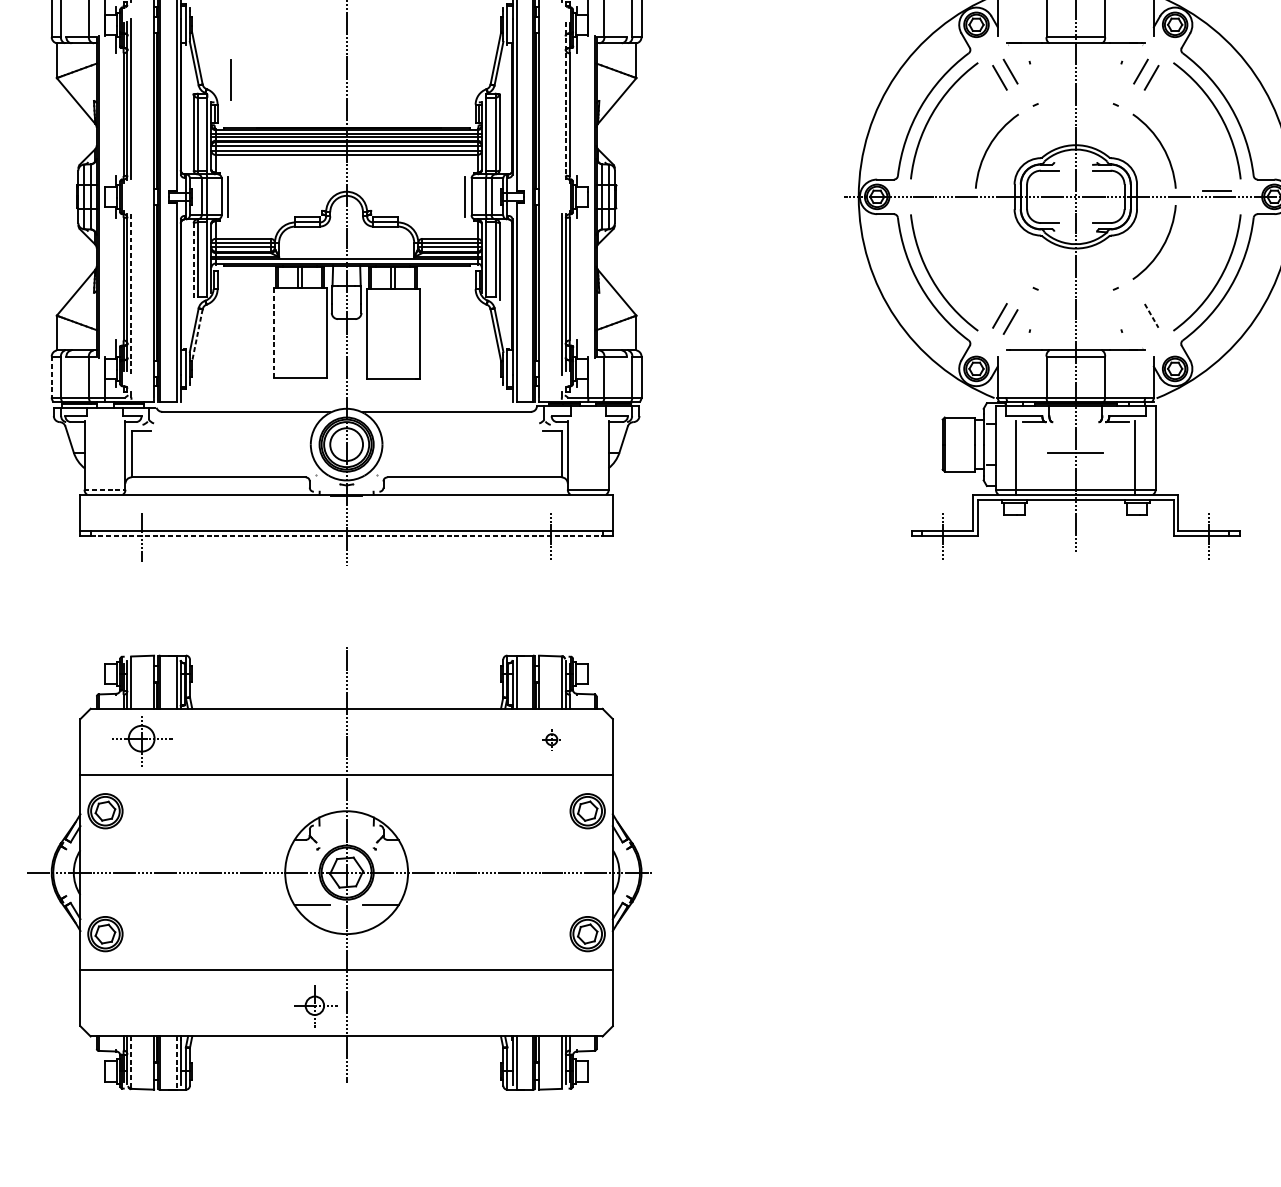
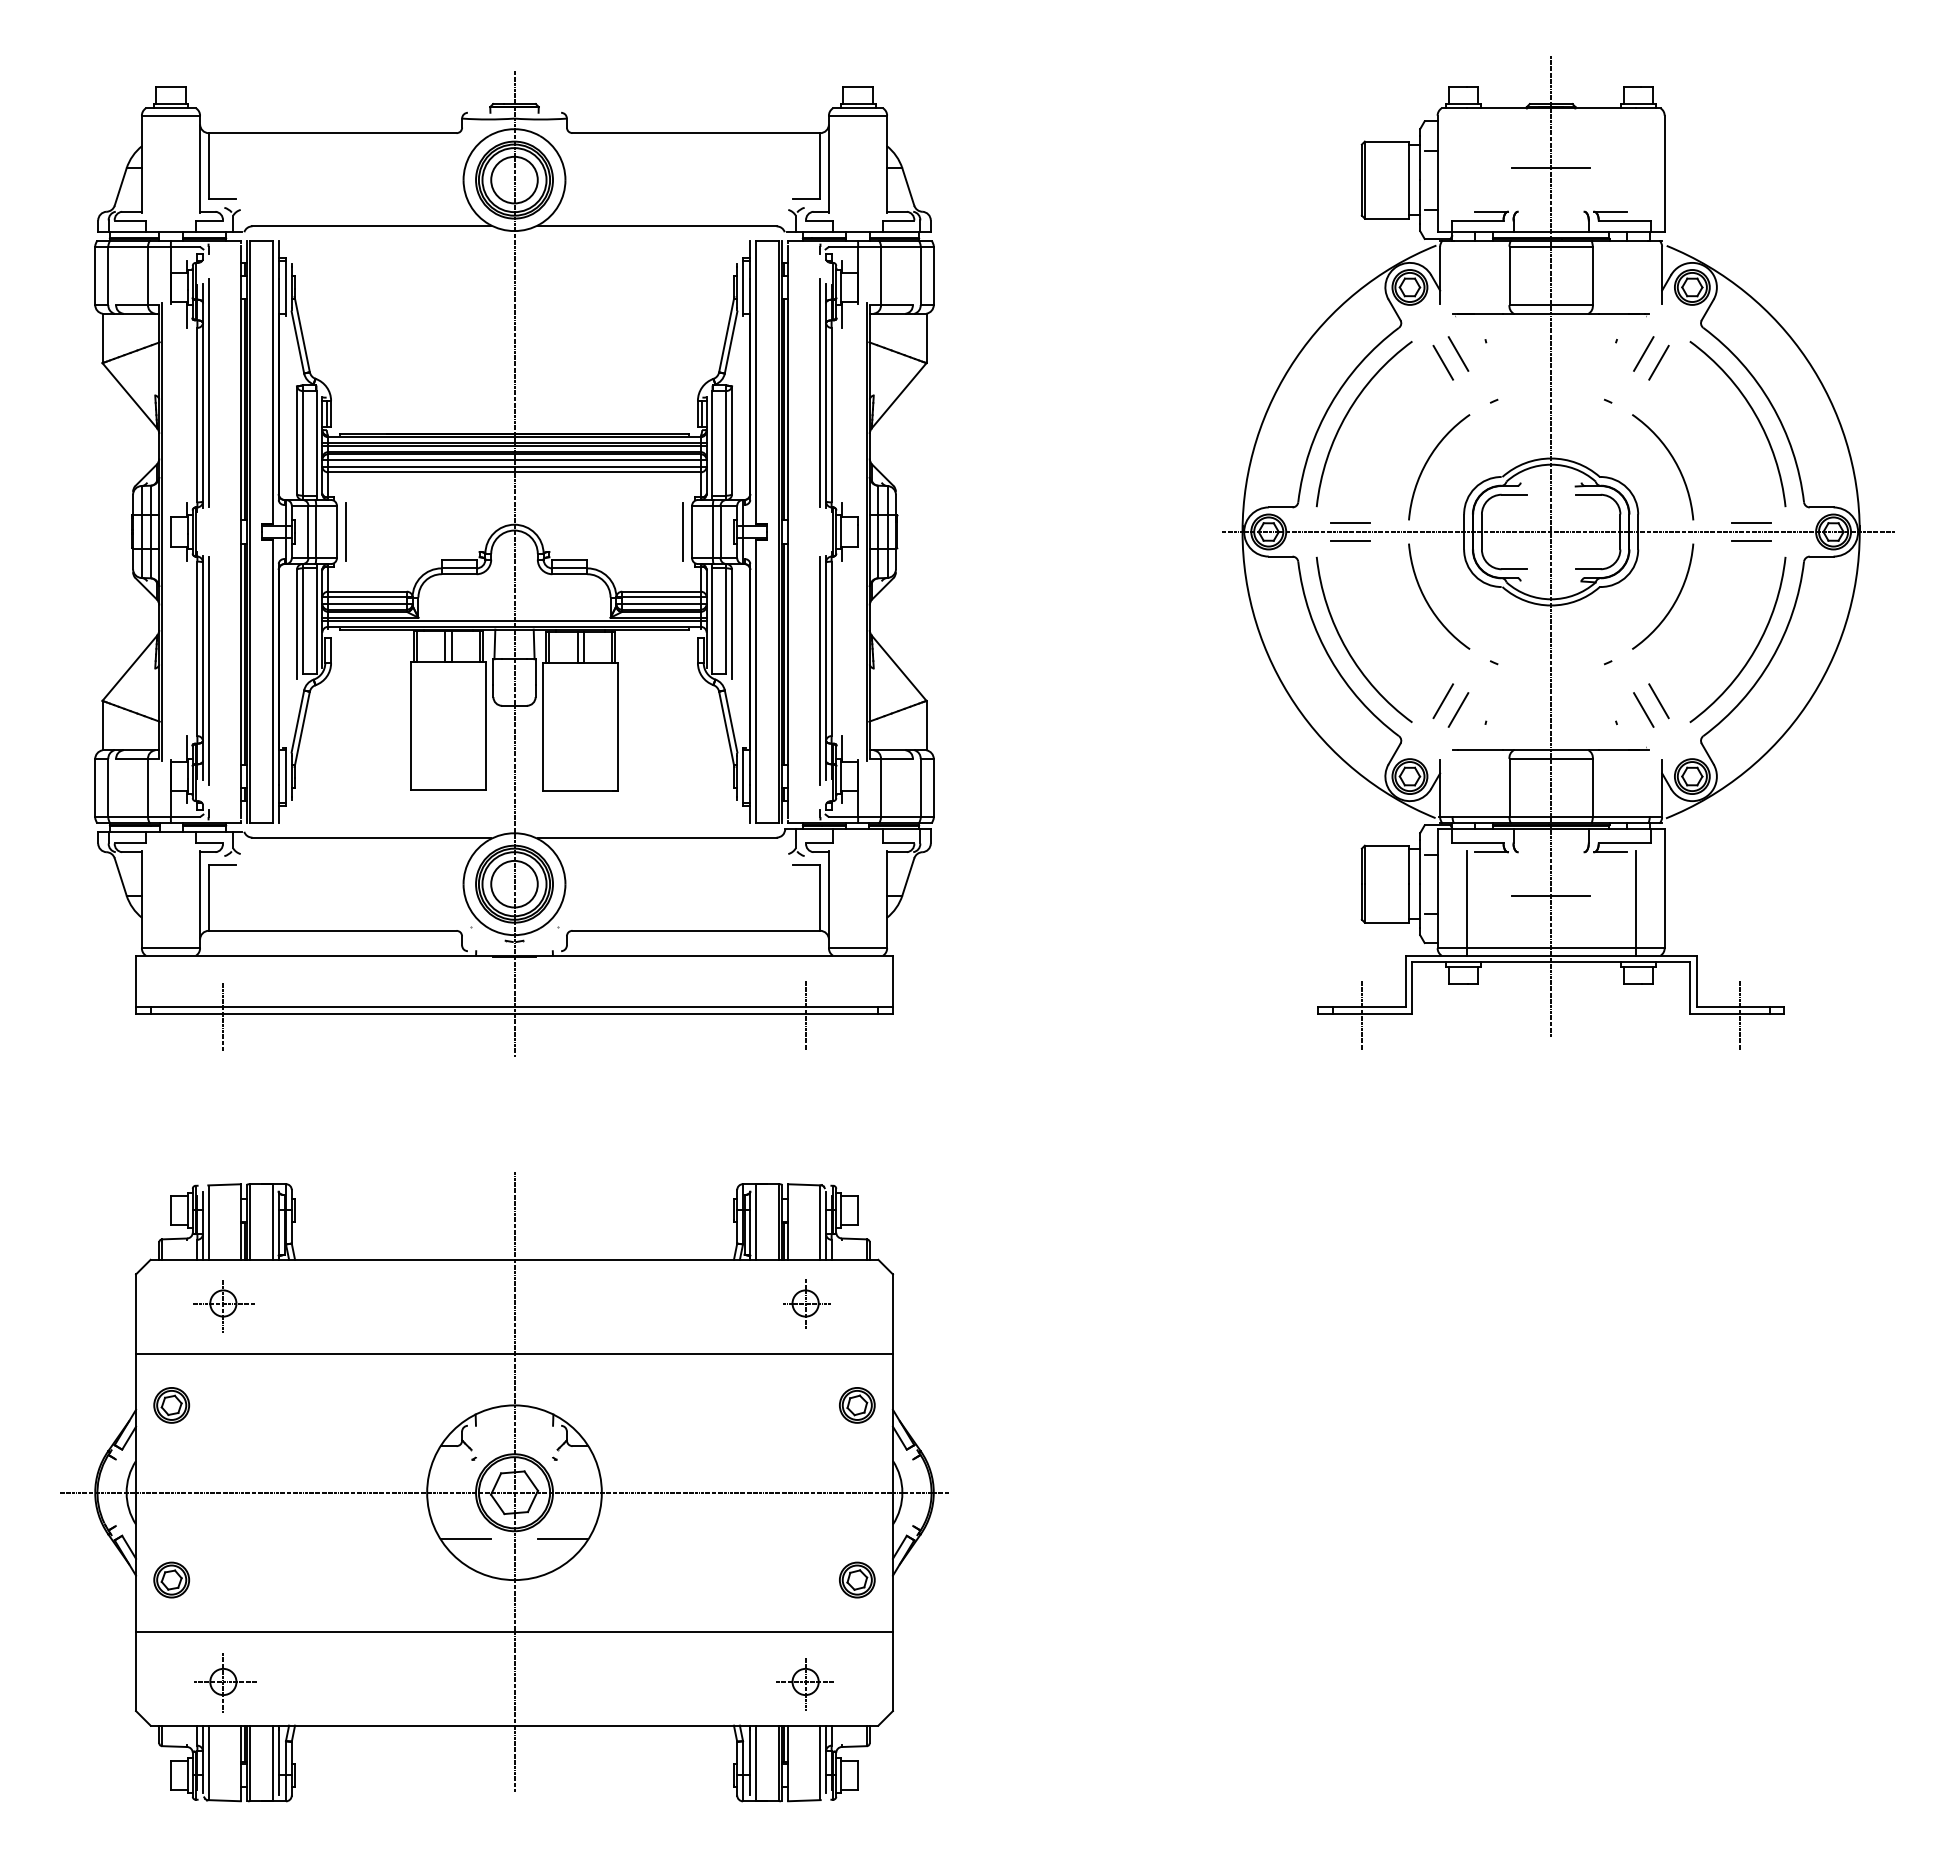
line: (230, 79) -> (349, 365), removed
line: (561, 99) -> (820, 393), added
line: (566, 100) -> (826, 395), dashed -> solid
line: (934, 190) -> (1350, 522), added
line: (934, 202) -> (1350, 540), added
line: (1216, 202) -> (1751, 540), added
arc: (989, 246) -> (1428, 602), added
line: (193, 261) -> (296, 624), dashed -> solid
line: (131, 295) -> (208, 671), dashed -> solid
line: (1152, 316) -> (1659, 701), dashed -> solid
line: (1140, 321) -> (1643, 709), added
line: (273, 333) -> (410, 726), dashed -> solid
line: (197, 335) -> (302, 729), dashed -> solid
line: (51, 377) -> (95, 788), dashed -> solid
line: (105, 489) -> (171, 948), dashed -> solid
line: (346, 535) -> (514, 1013), dashed -> solid
part: (552, 739) -> (806, 1303), size x1.67
part: (141, 741) -> (223, 1306), size x0.71
part: (105, 811) -> (171, 1405), size x0.71
part: (587, 811) -> (857, 1405), size x0.71
part: (105, 933) -> (171, 1579), size x0.71
part: (587, 933) -> (857, 1579), size x0.71
part: (316, 1006) -> (225, 1682), moved
part: (550, 1007) -> (804, 1684), added
line: (131, 1062) -> (208, 1762), dashed -> solid
line: (176, 1063) -> (272, 1763), dashed -> solid

